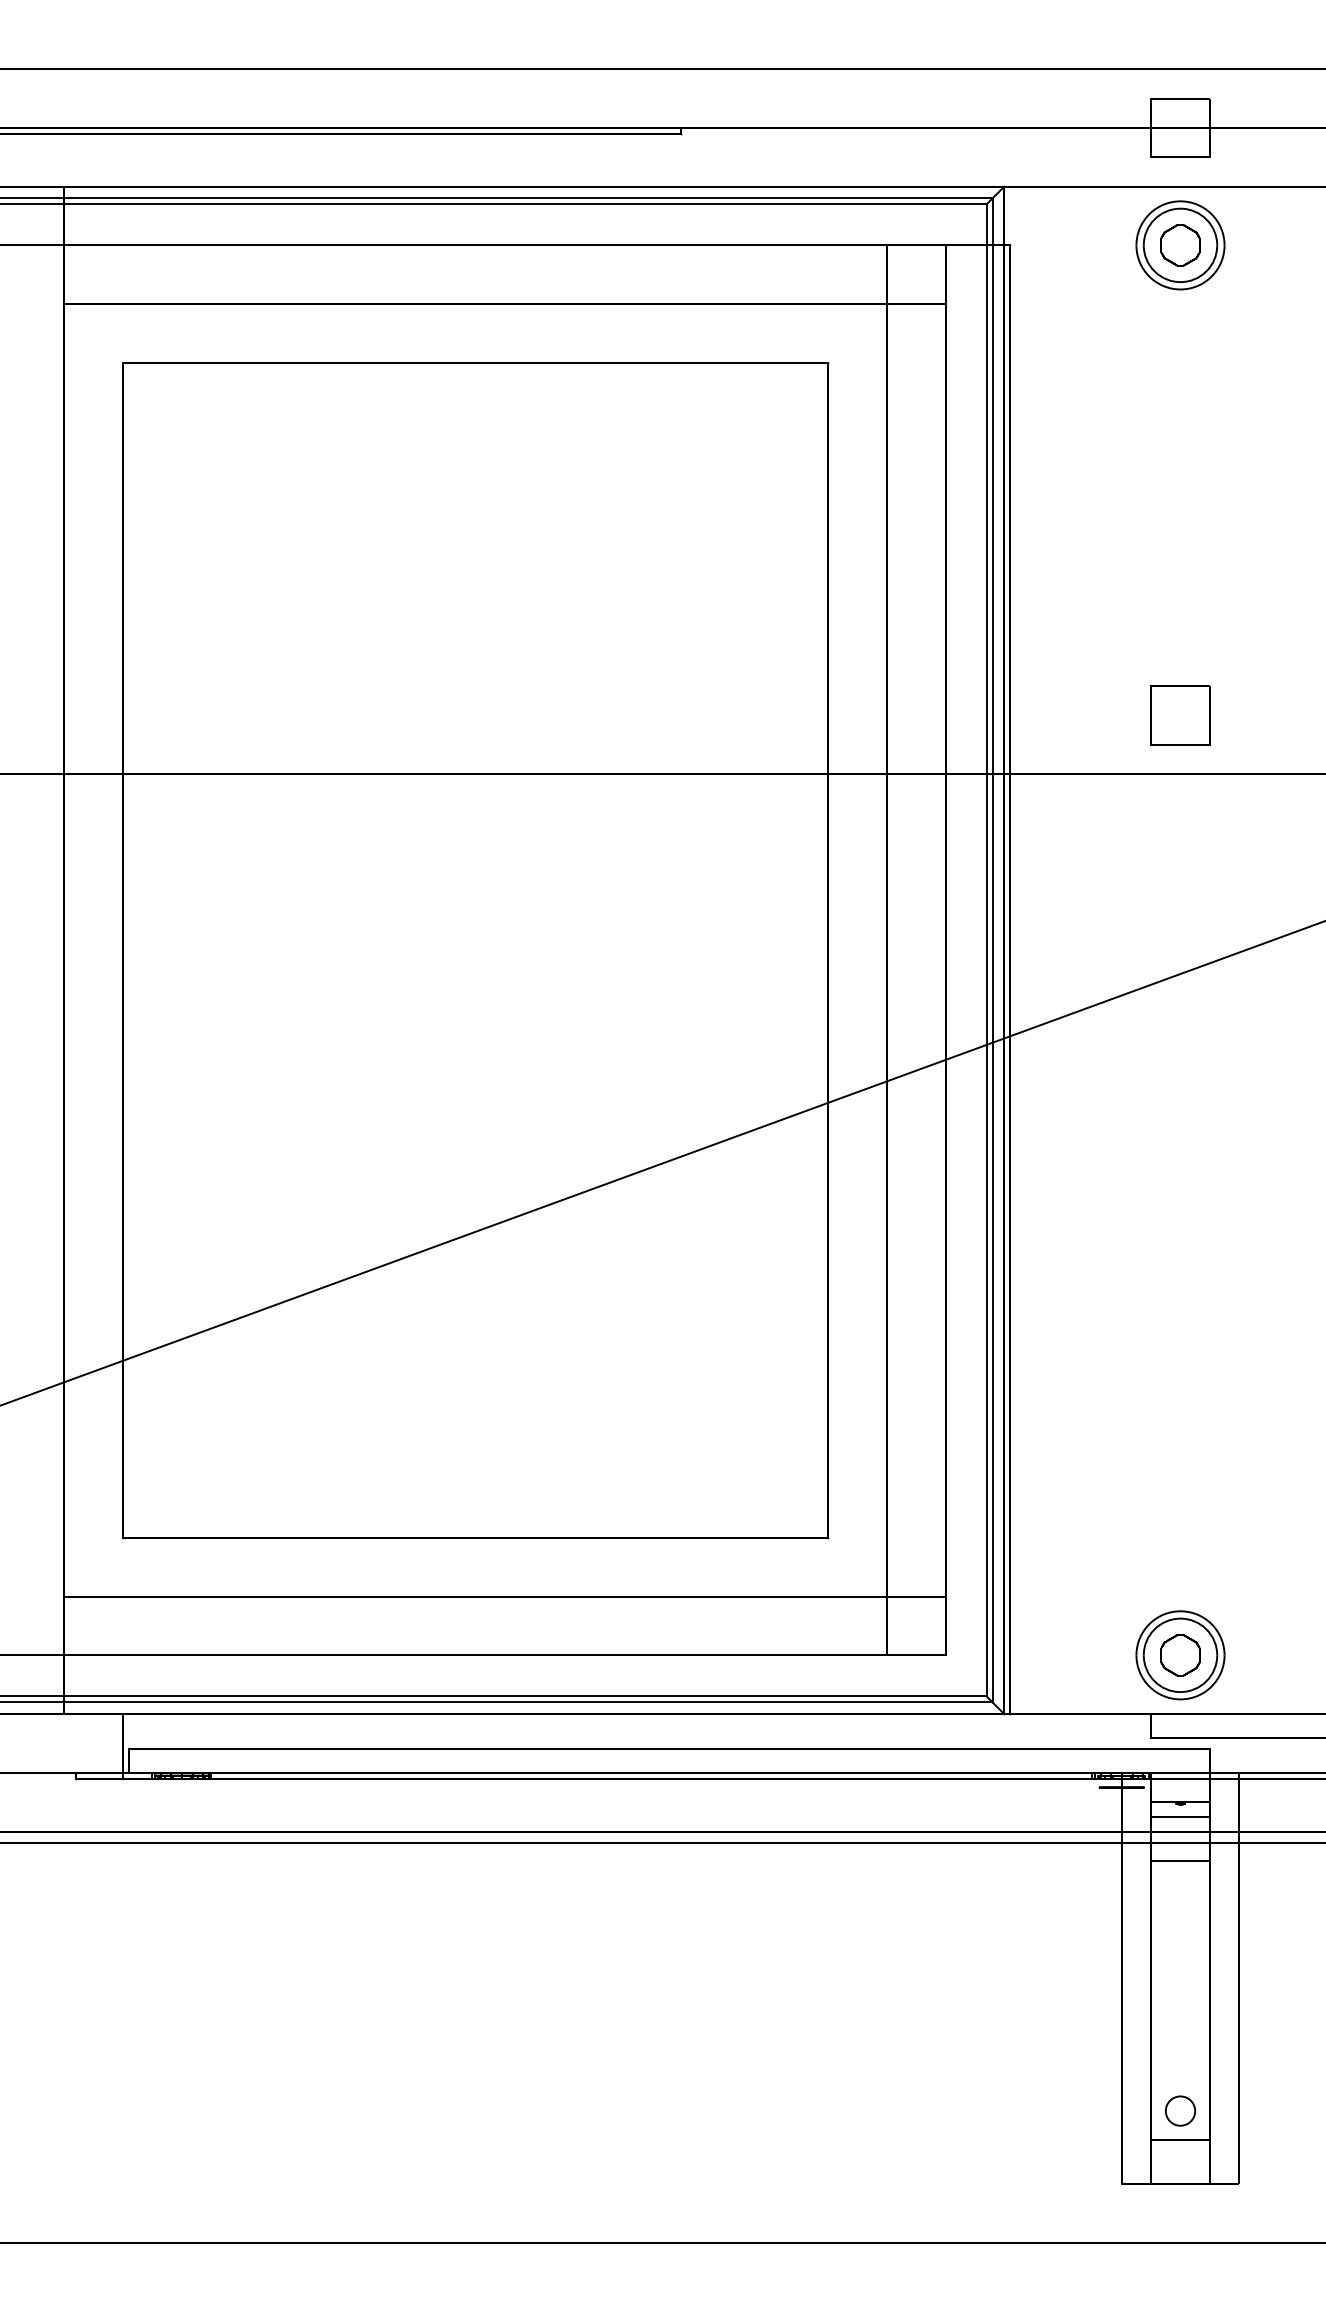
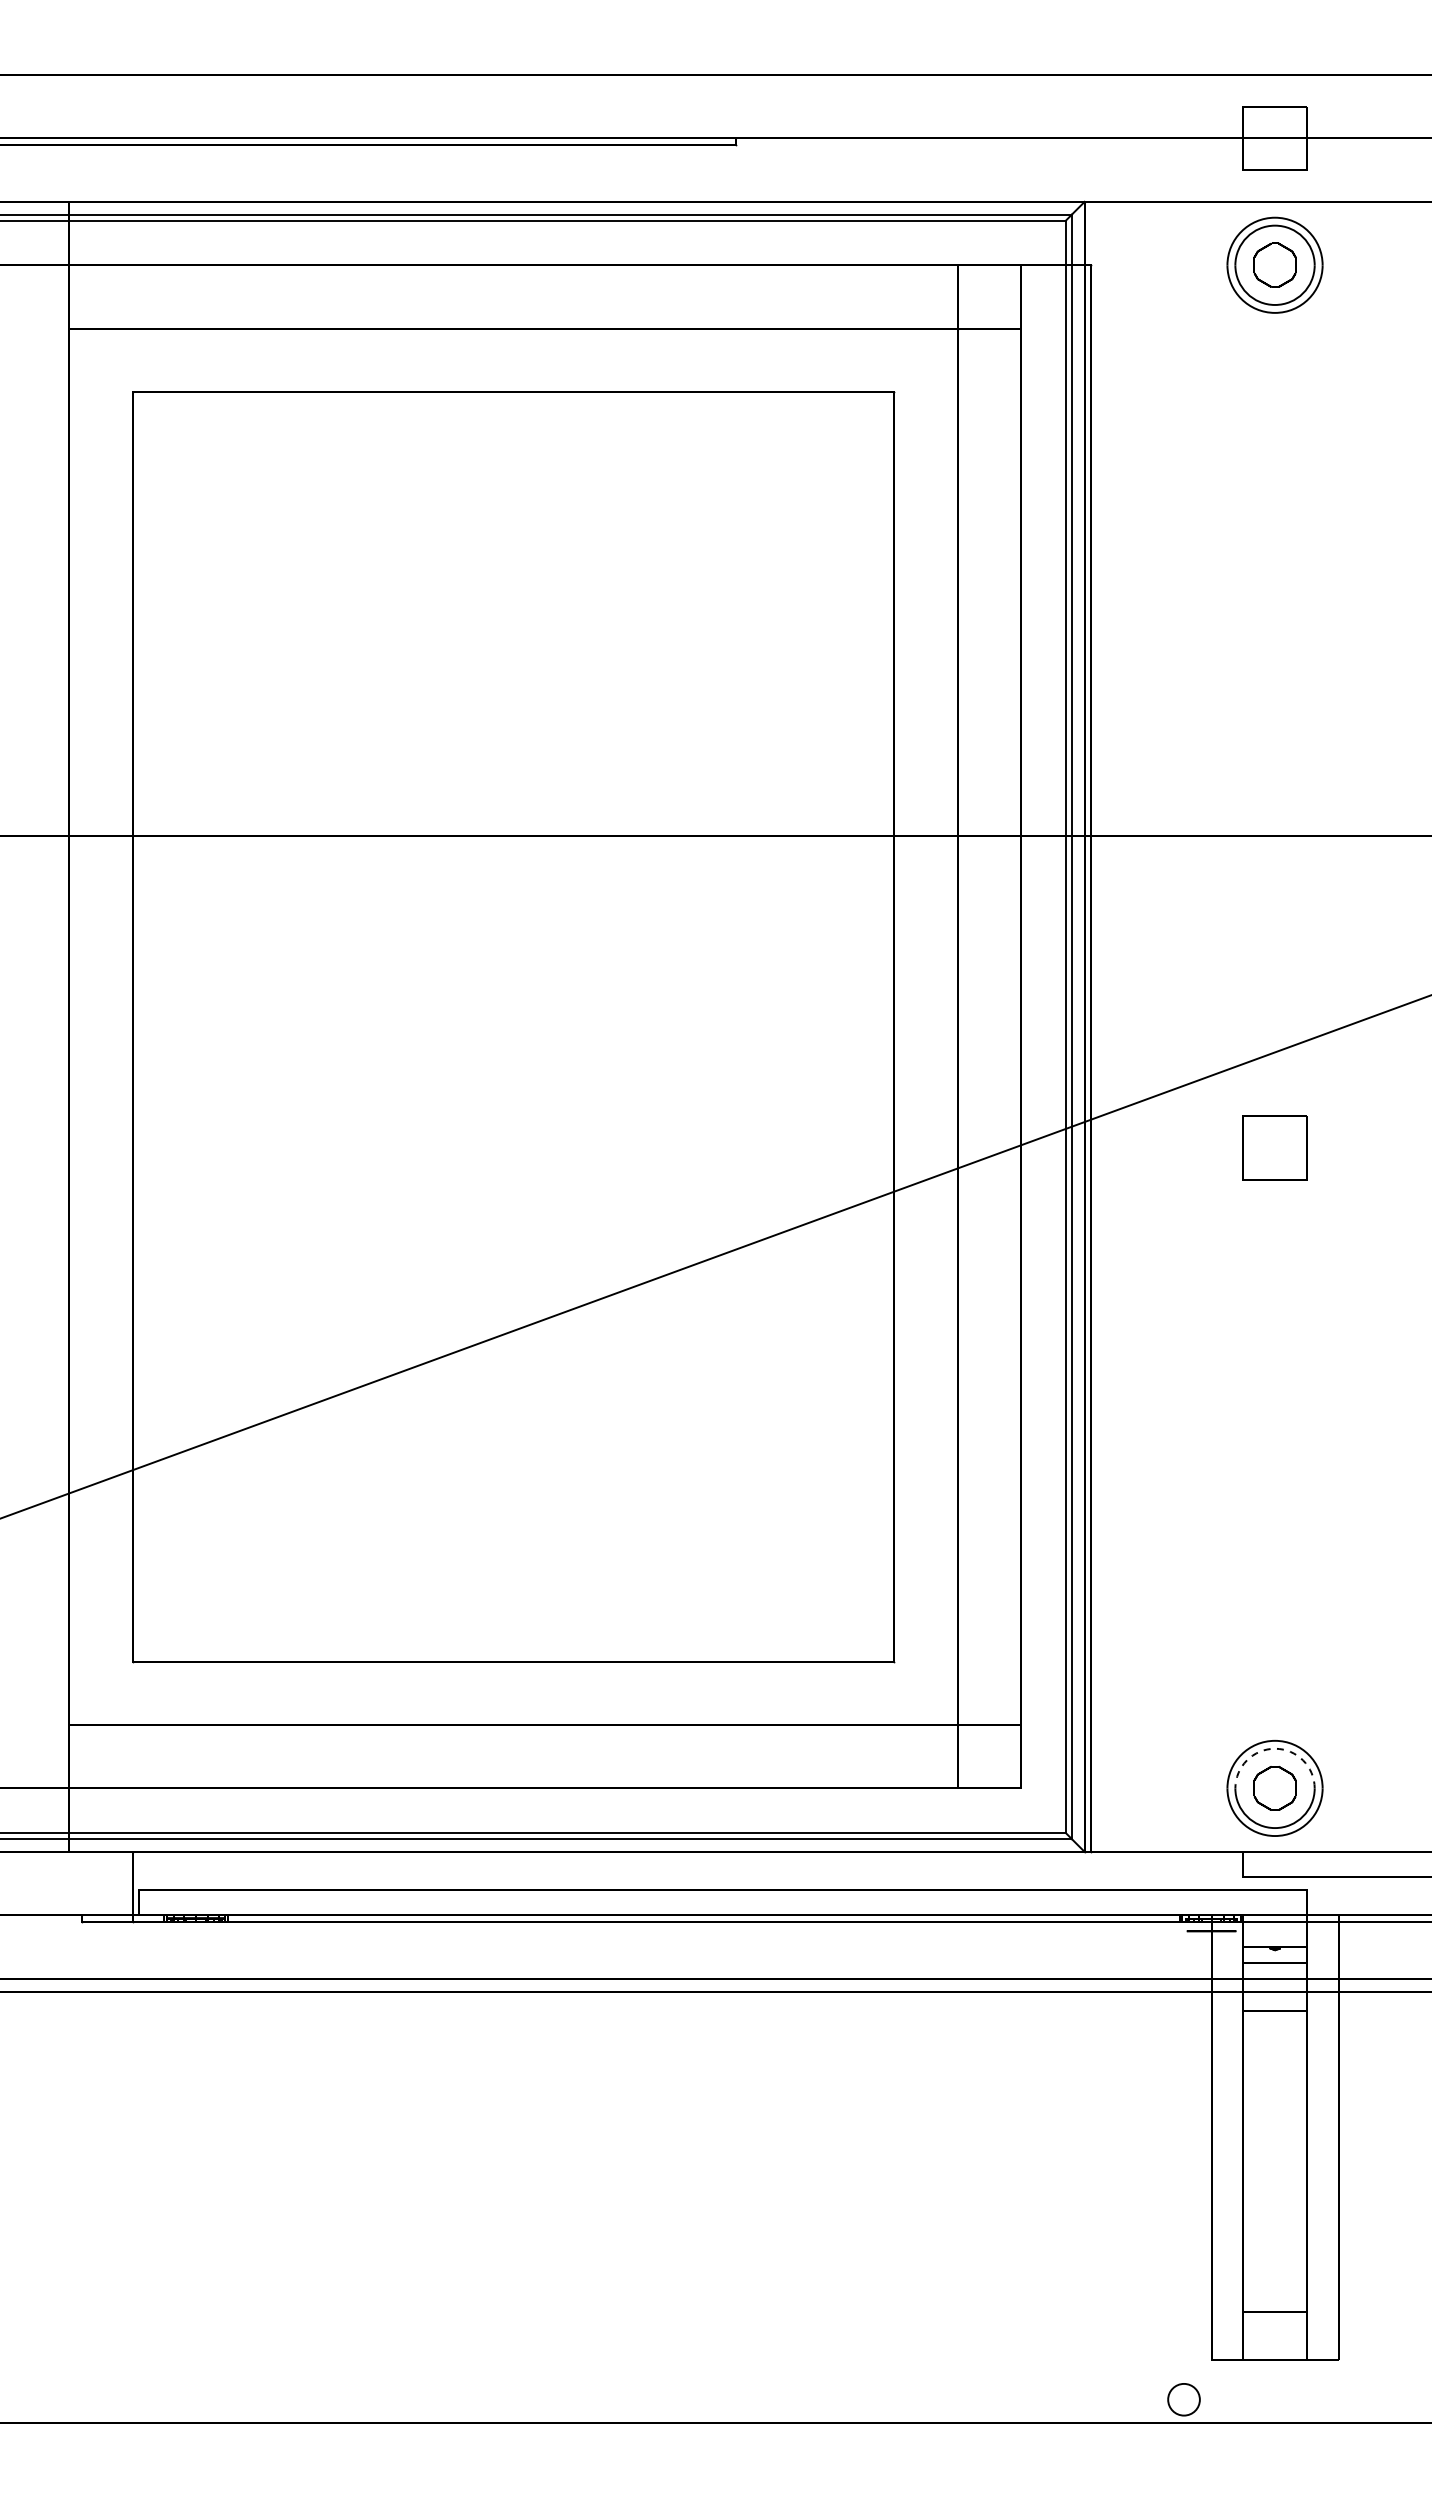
part: (1180, 714) -> (1274, 1147), moved
arc: (1180, 1618) -> (1275, 1748), solid -> dashed
circle: (1180, 2110) -> (1183, 2399), moved

